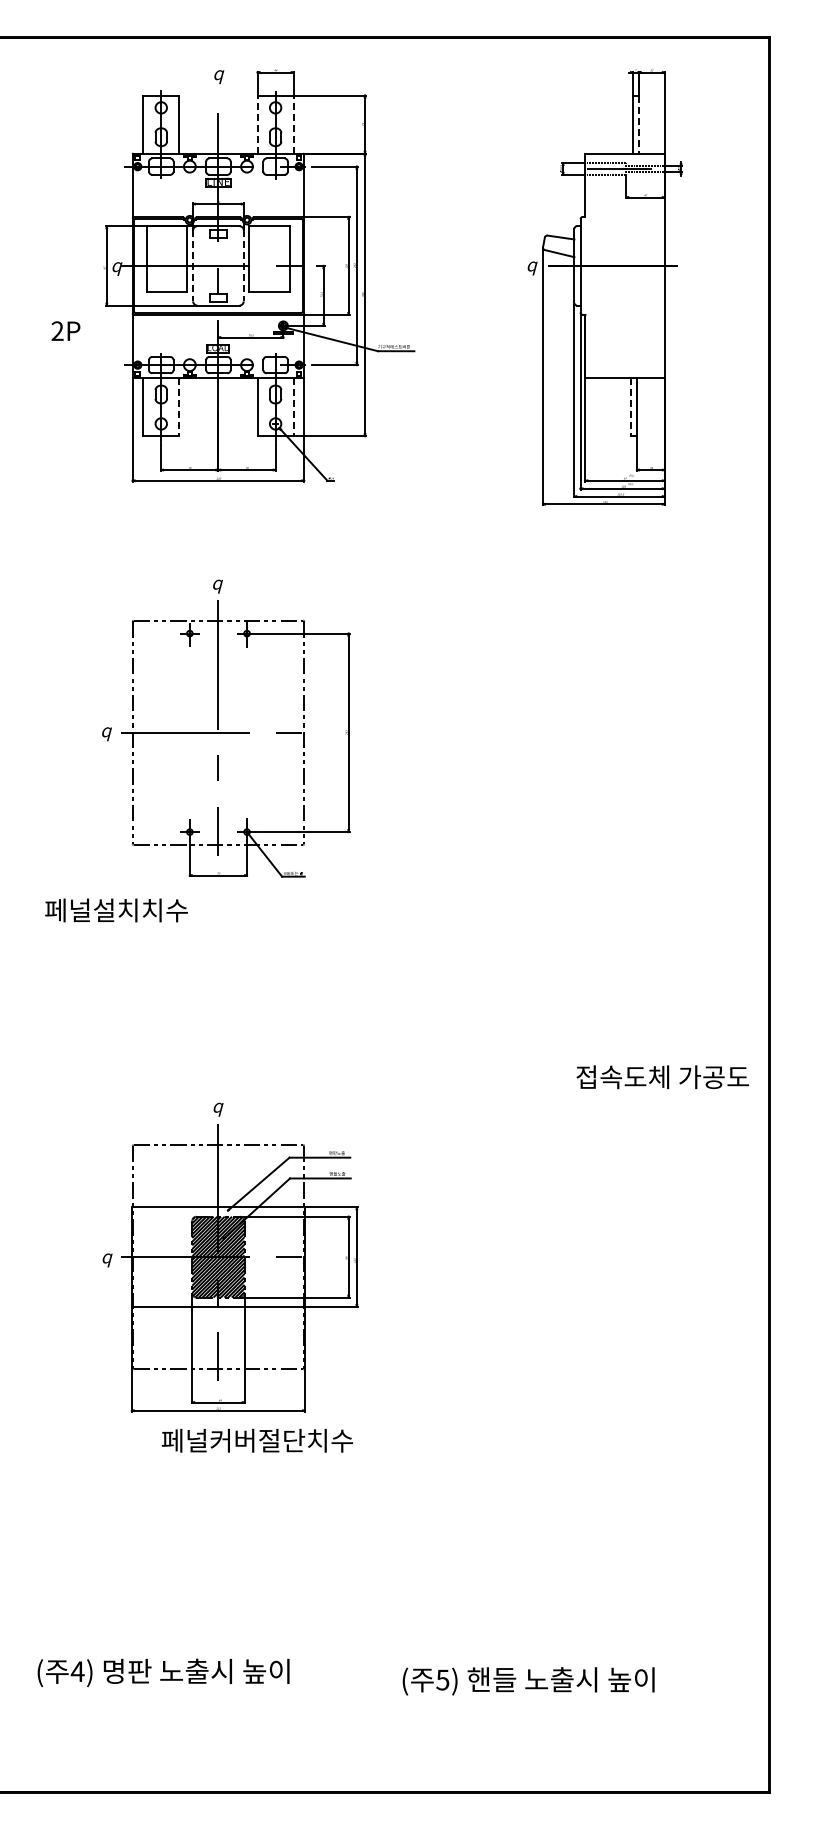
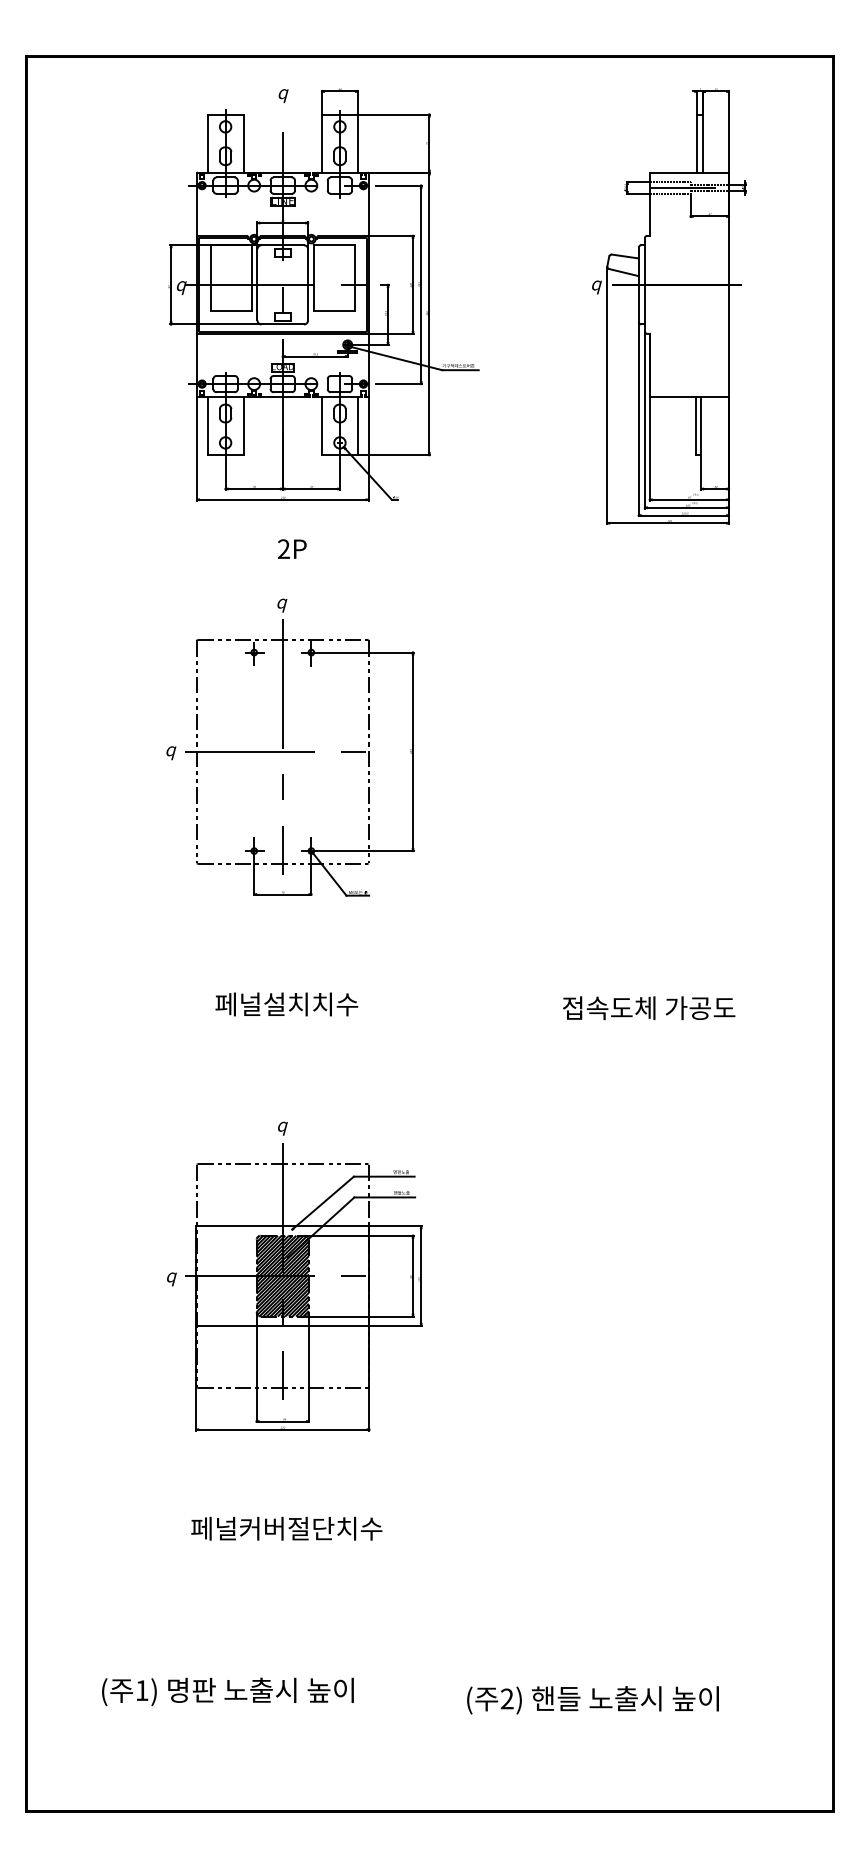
line: (257, 124) -> (321, 143), dashed -> solid
line: (293, 124) -> (357, 143), dashed -> solid
line: (638, 124) -> (702, 143), dashed -> solid
line: (193, 265) -> (257, 284), dashed -> solid
line: (244, 265) -> (308, 284), dashed -> solid
text: (66, 330) -> (292, 548), moved
line: (179, 407) -> (243, 426), dashed -> solid
line: (293, 407) -> (357, 426), dashed -> solid
line: (631, 407) -> (695, 426), dashed -> solid
text: (116, 910) -> (286, 1004), moved
text: (663, 1077) -> (649, 1008), moved
text: (257, 1440) -> (286, 1528), moved
text: (78, 1671) -> (142, 1690), 4) -> 1)
text: (442, 1679) -> (506, 1698), 5) -> 2)

